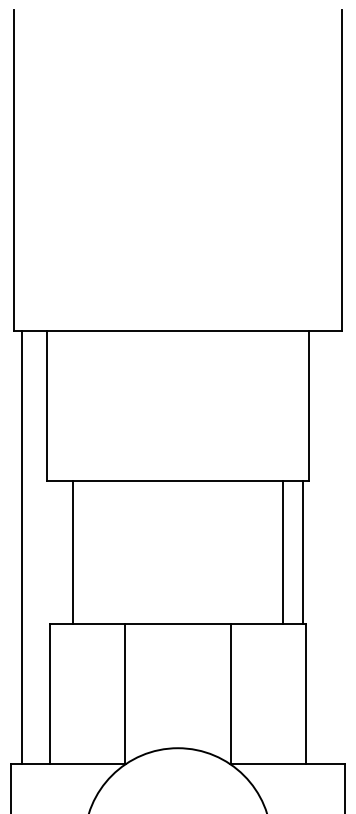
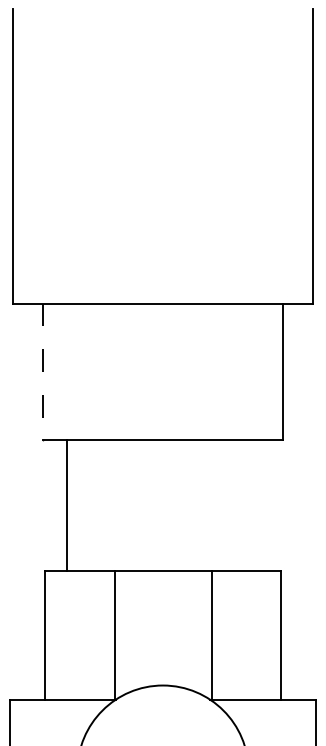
line: (47, 406) -> (43, 372), solid -> dashed
line: (22, 547) -> (20, 501), removed
line: (282, 551) -> (258, 505), removed
line: (303, 551) -> (277, 505), removed

